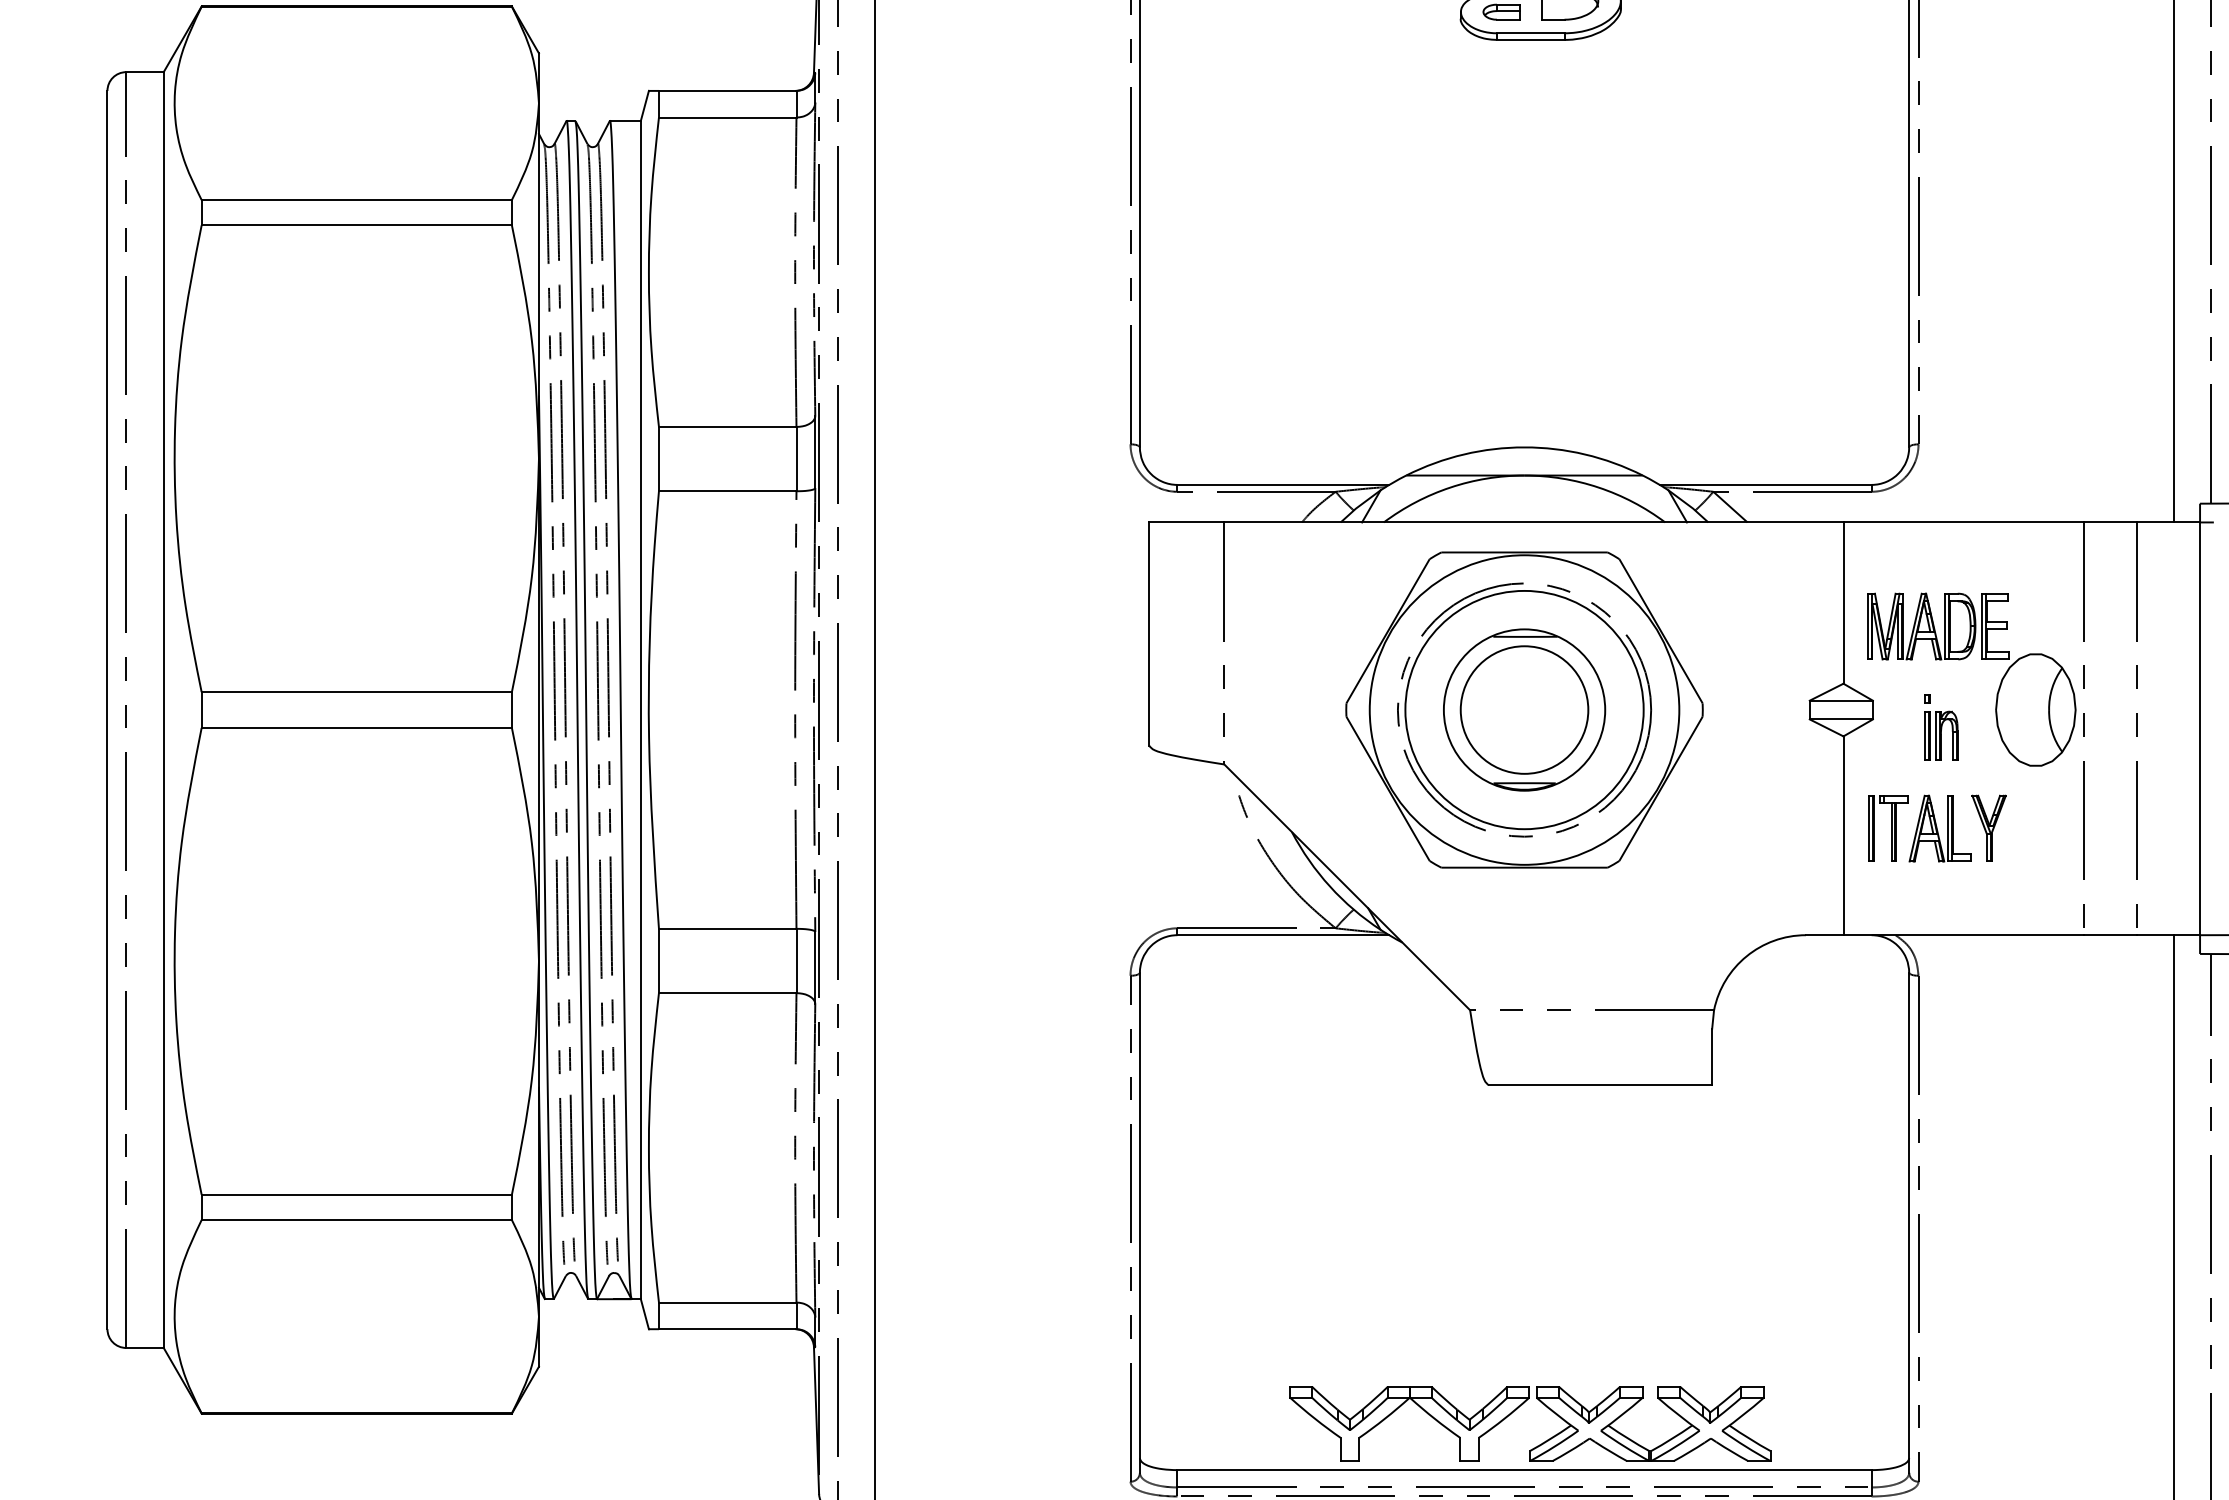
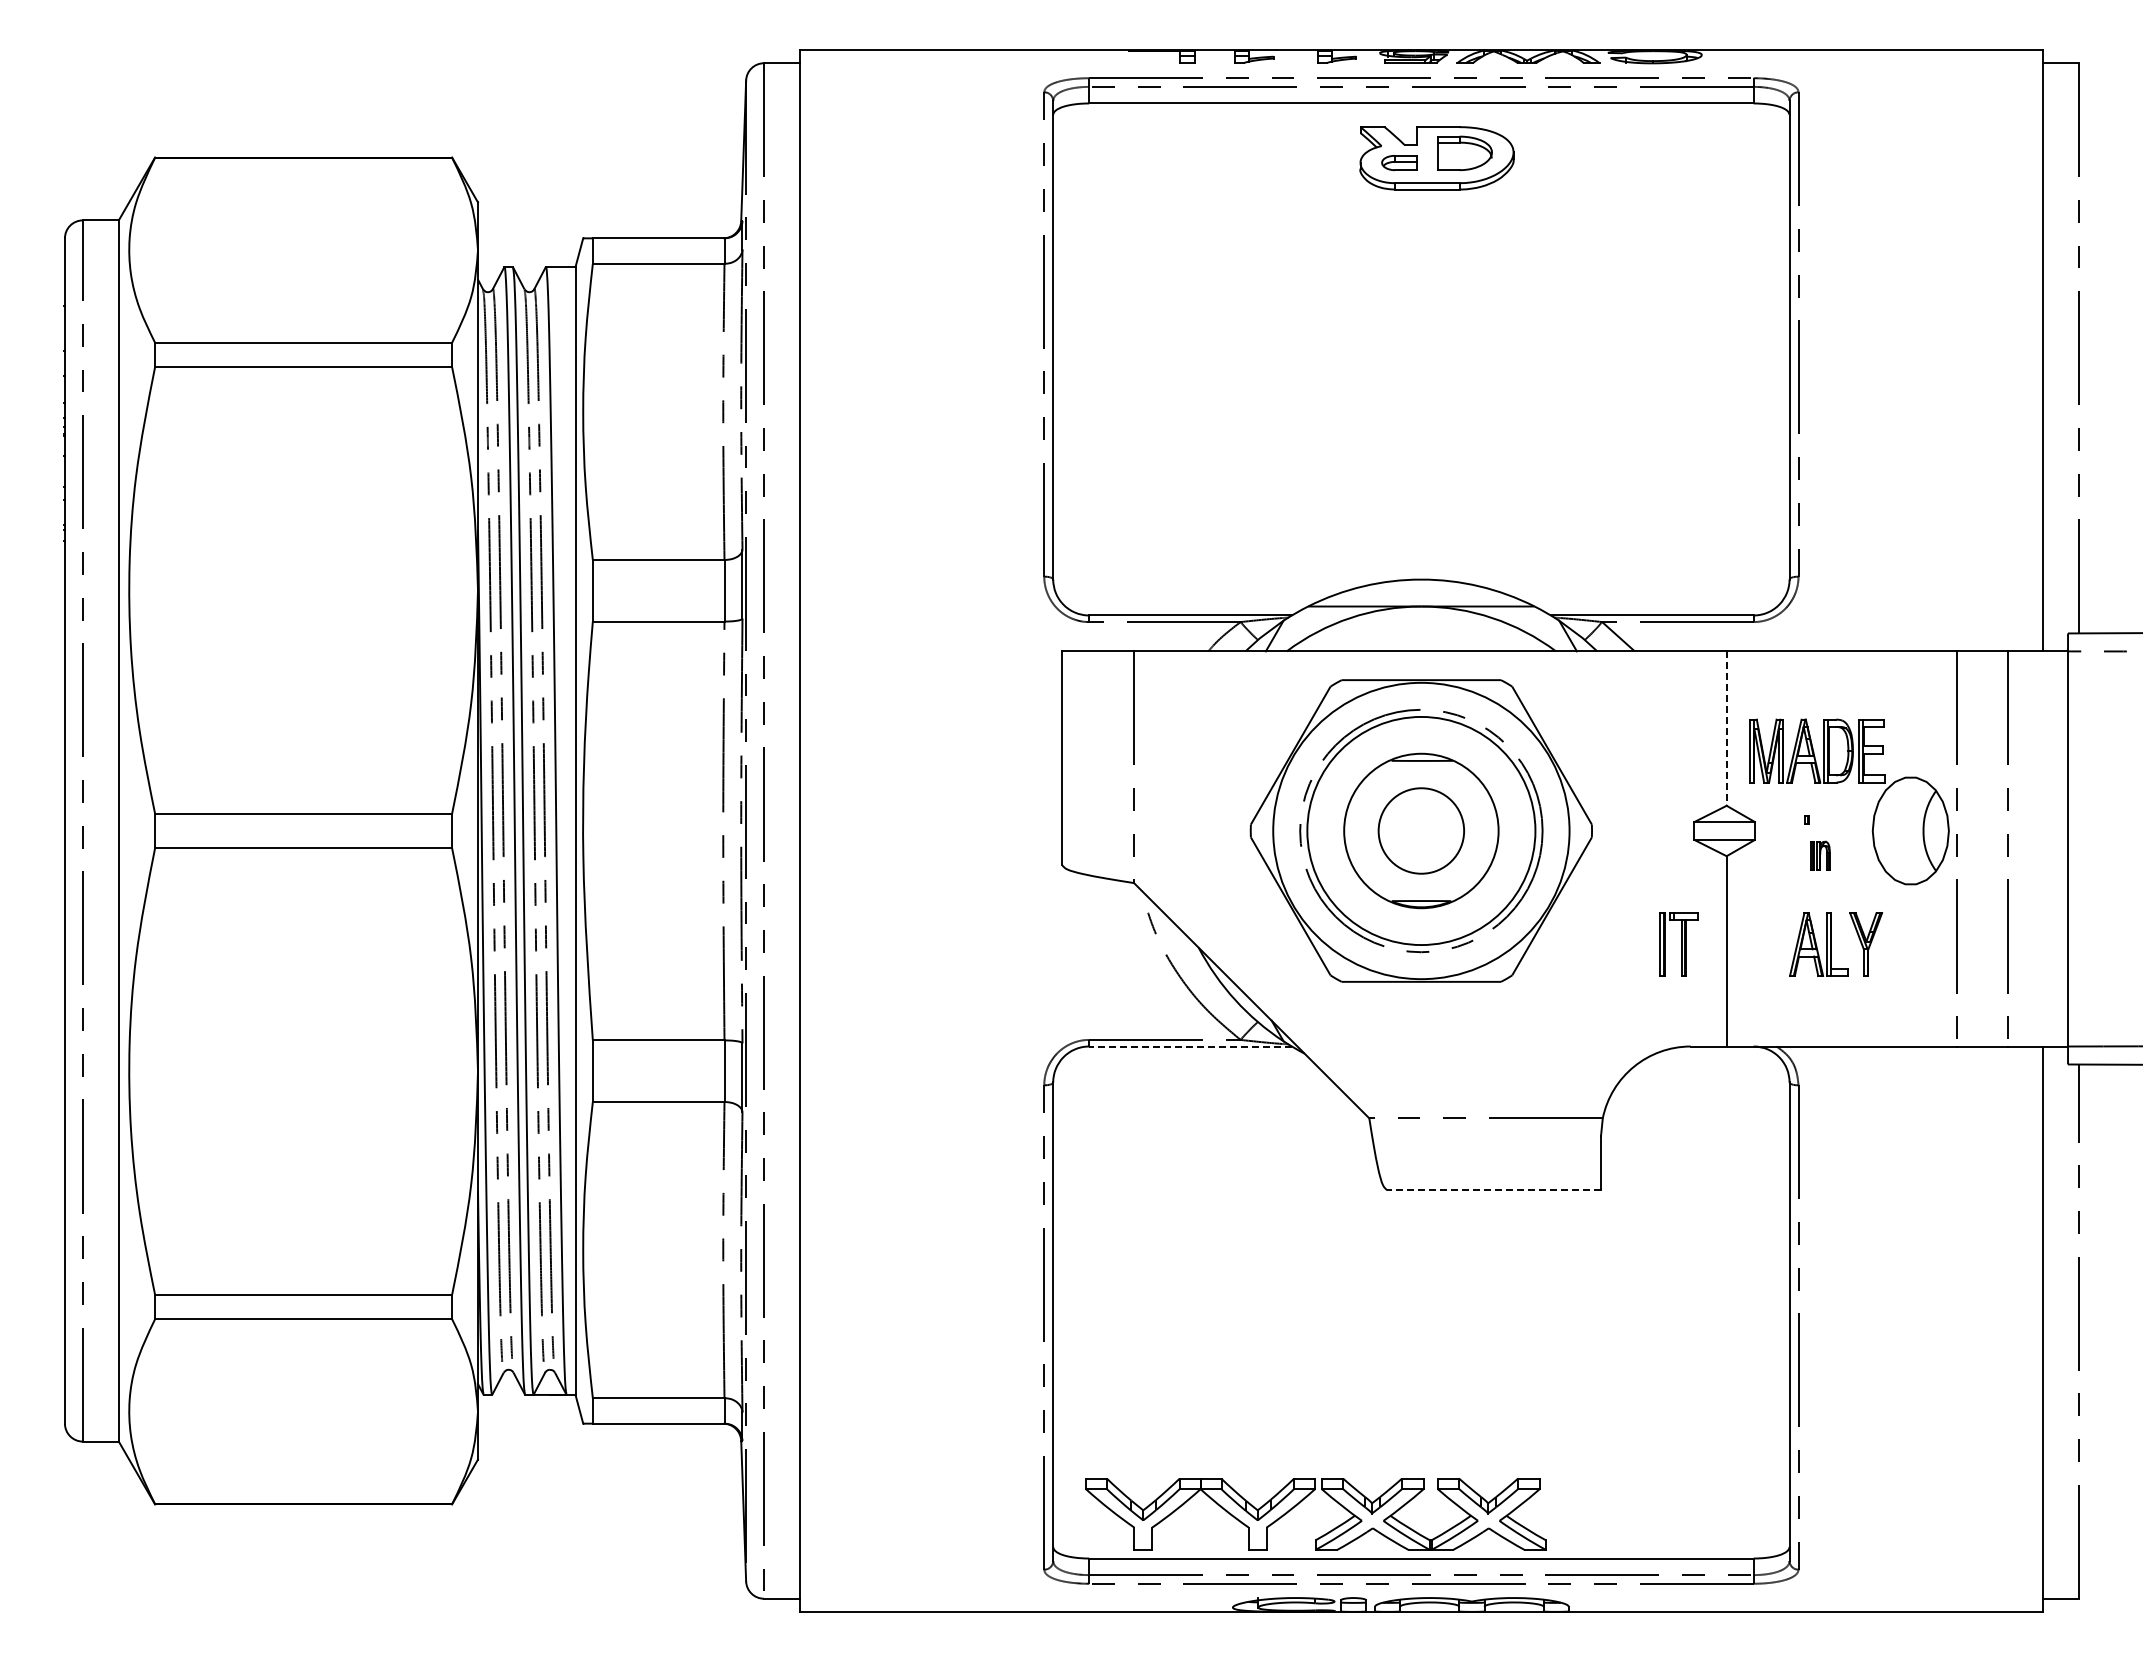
line: (1843, 604) -> (1726, 729), solid -> dashed
circle: (1524, 709) -> (1421, 830), size x0.7
part: (1941, 735) -> (1820, 855), size x0.6
part: (1888, 828) -> (1678, 944), moved
line: (1283, 935) -> (1190, 1046), solid -> dashed
line: (1600, 1085) -> (1494, 1190), solid -> dashed
part: (1516, 1410) -> (1302, 1501), moved

